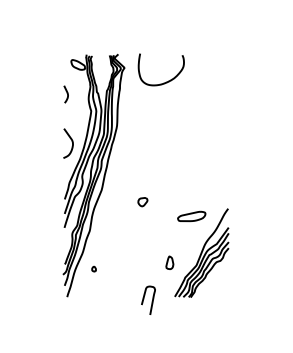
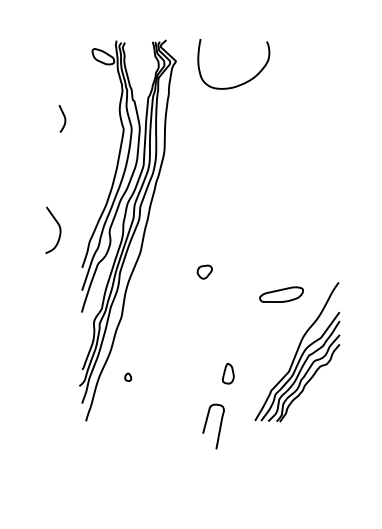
curve: (66, 93) -> (62, 117), moved
curve: (71, 141) -> (58, 227), moved
part: (169, 262) -> (227, 373), moved

